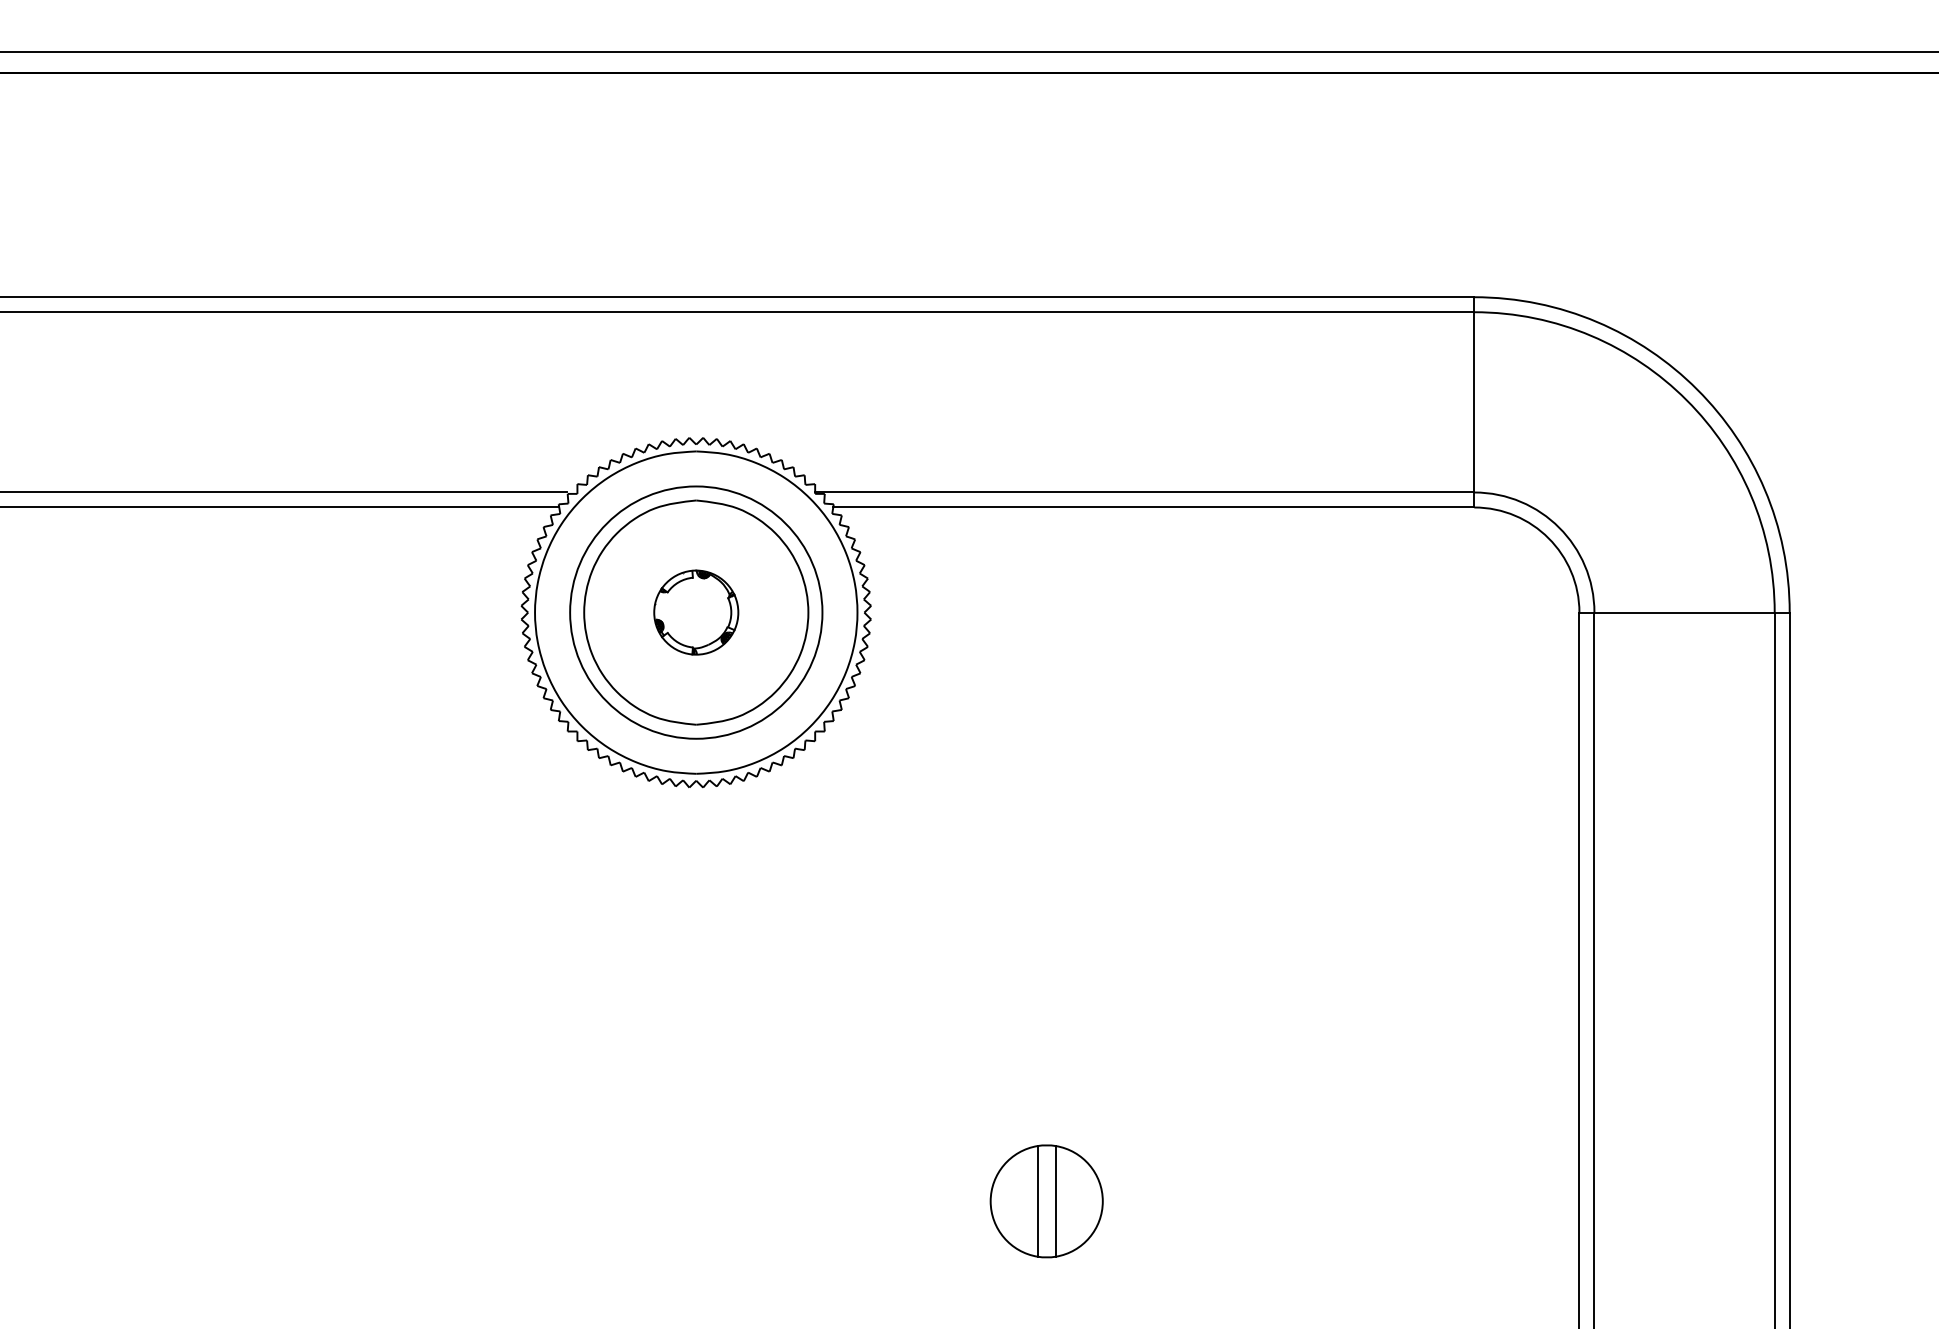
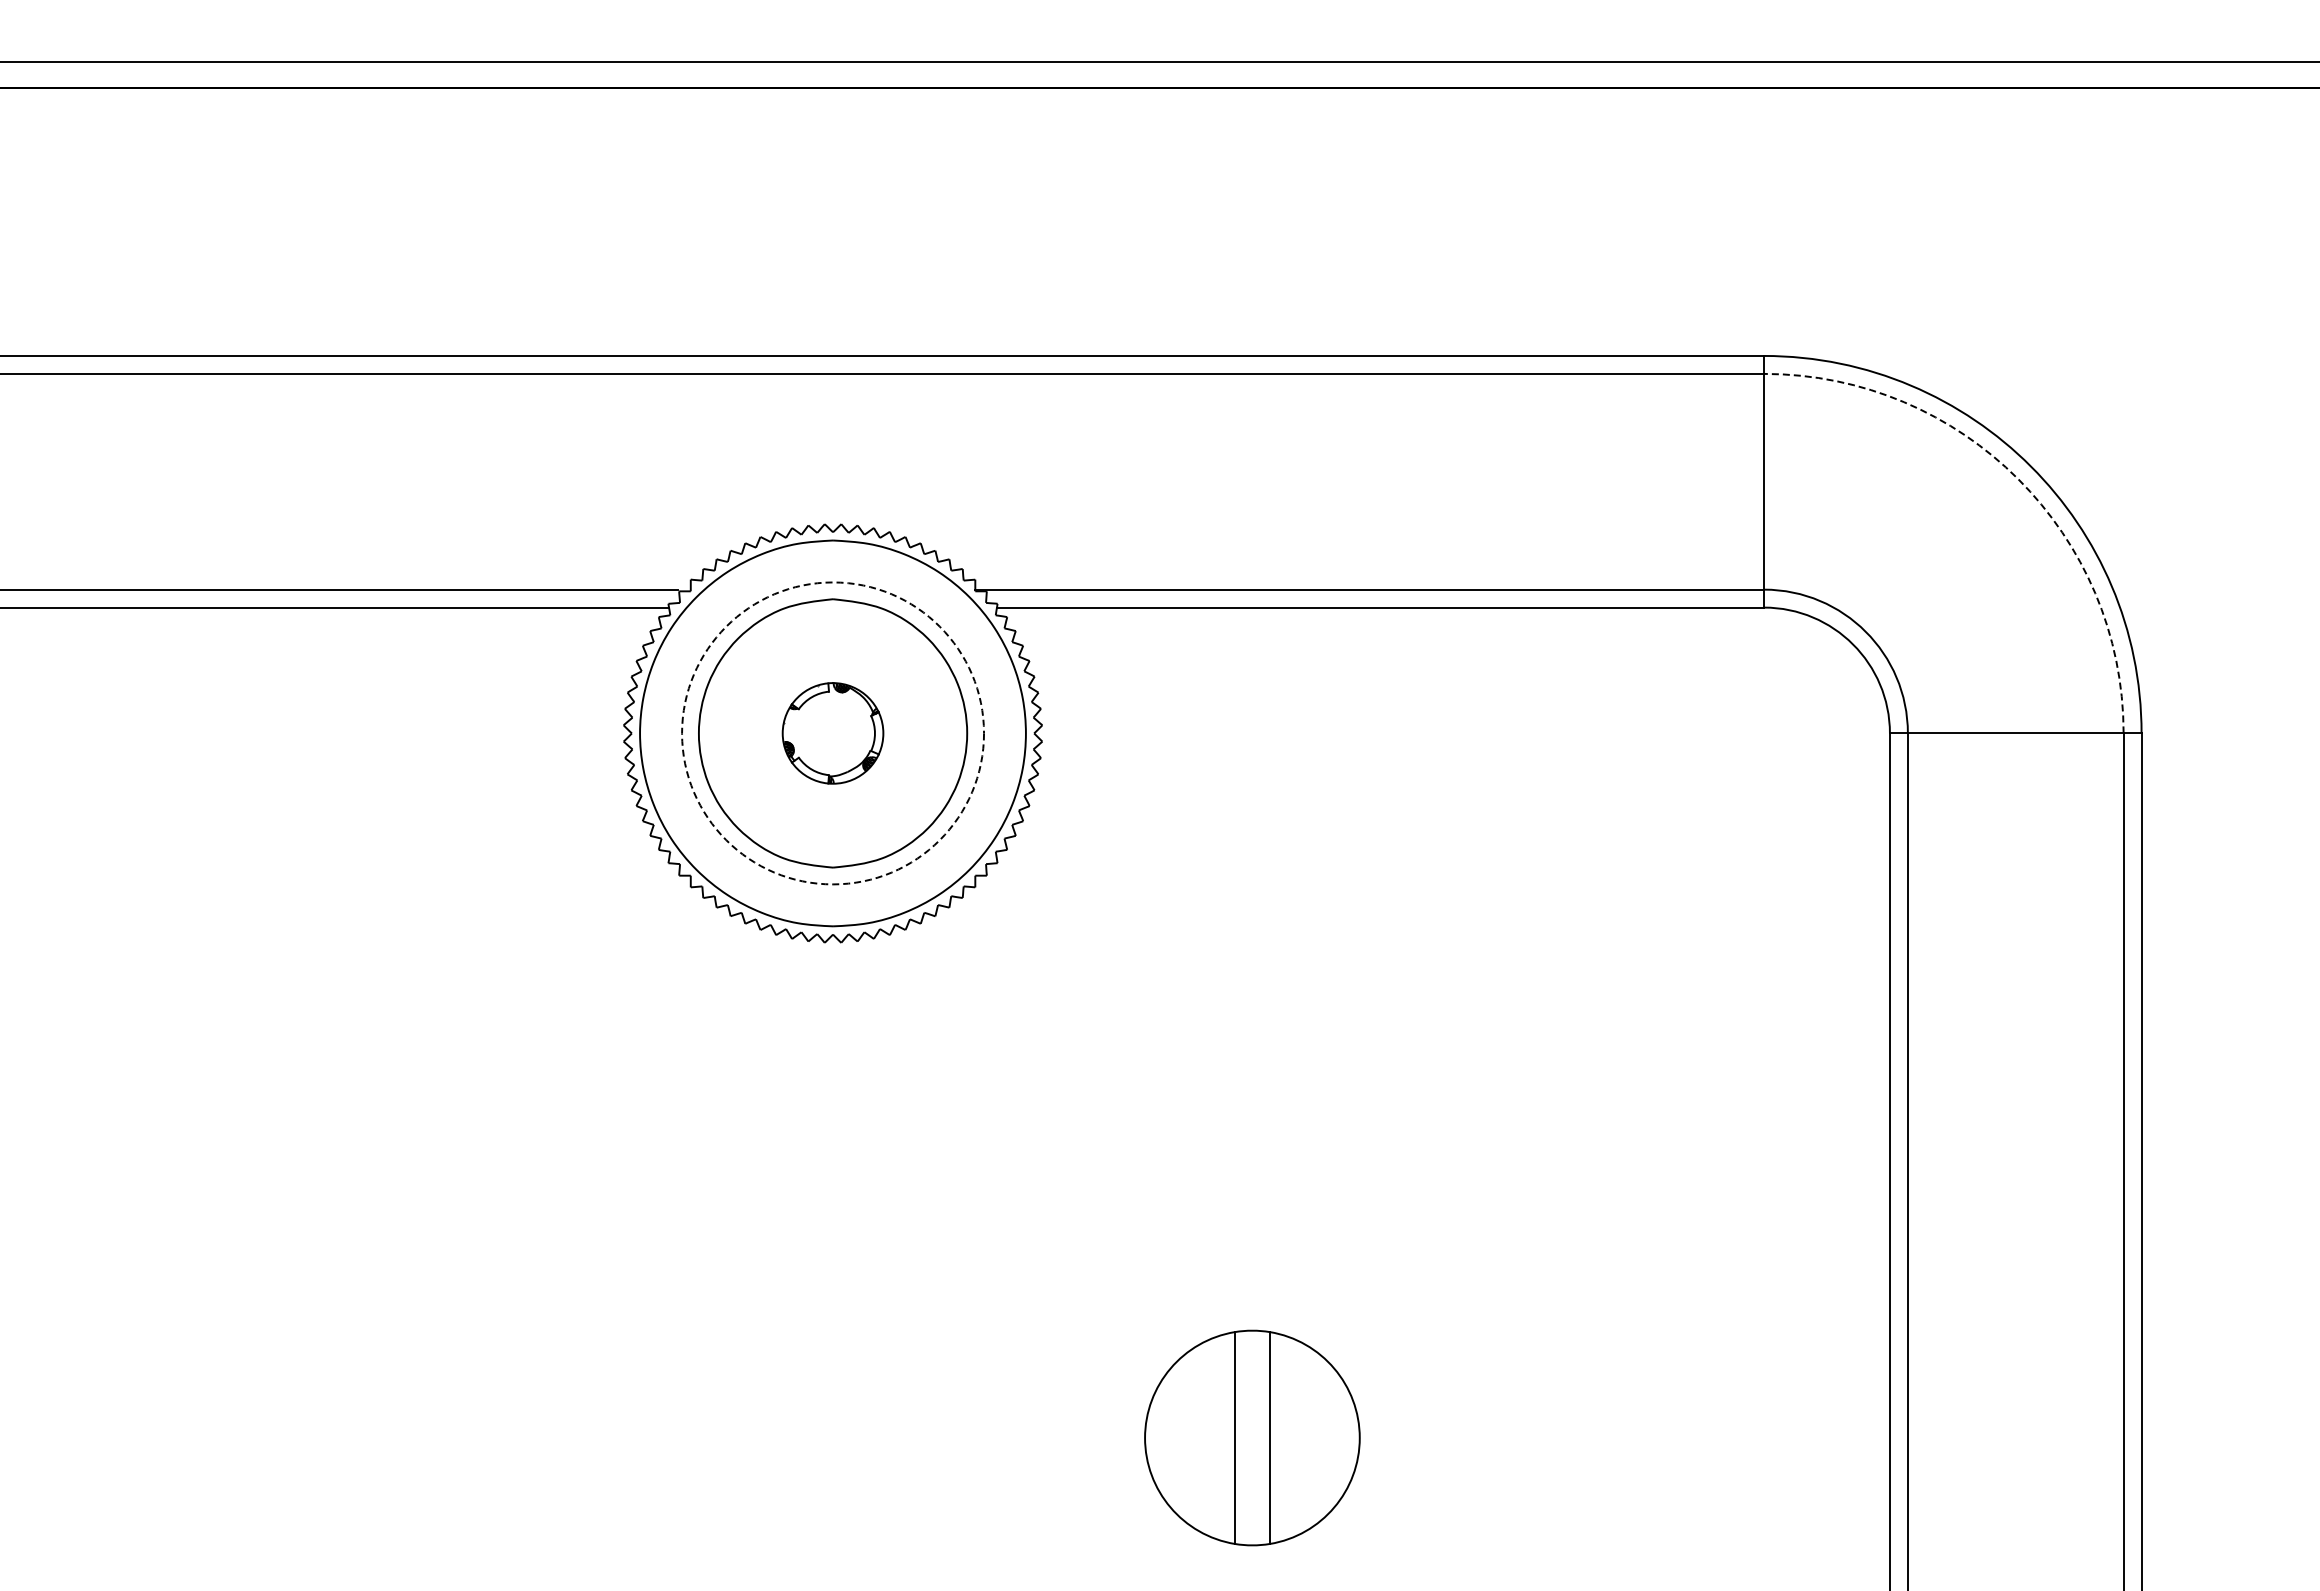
arc: (1686, 400) -> (2018, 479), solid -> dashed
circle: (696, 612) -> (833, 733), solid -> dashed
part: (1046, 1200) -> (1252, 1437), size x1.6

